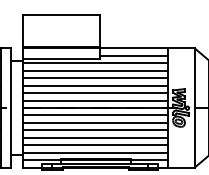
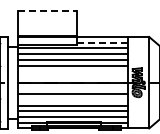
line: (62, 15) -> (47, 11), solid -> dashed
line: (133, 55) -> (102, 42), solid -> dashed
line: (94, 93) -> (72, 71), removed
line: (94, 101) -> (72, 77), removed
line: (94, 115) -> (72, 88), removed
line: (94, 129) -> (72, 99), removed

